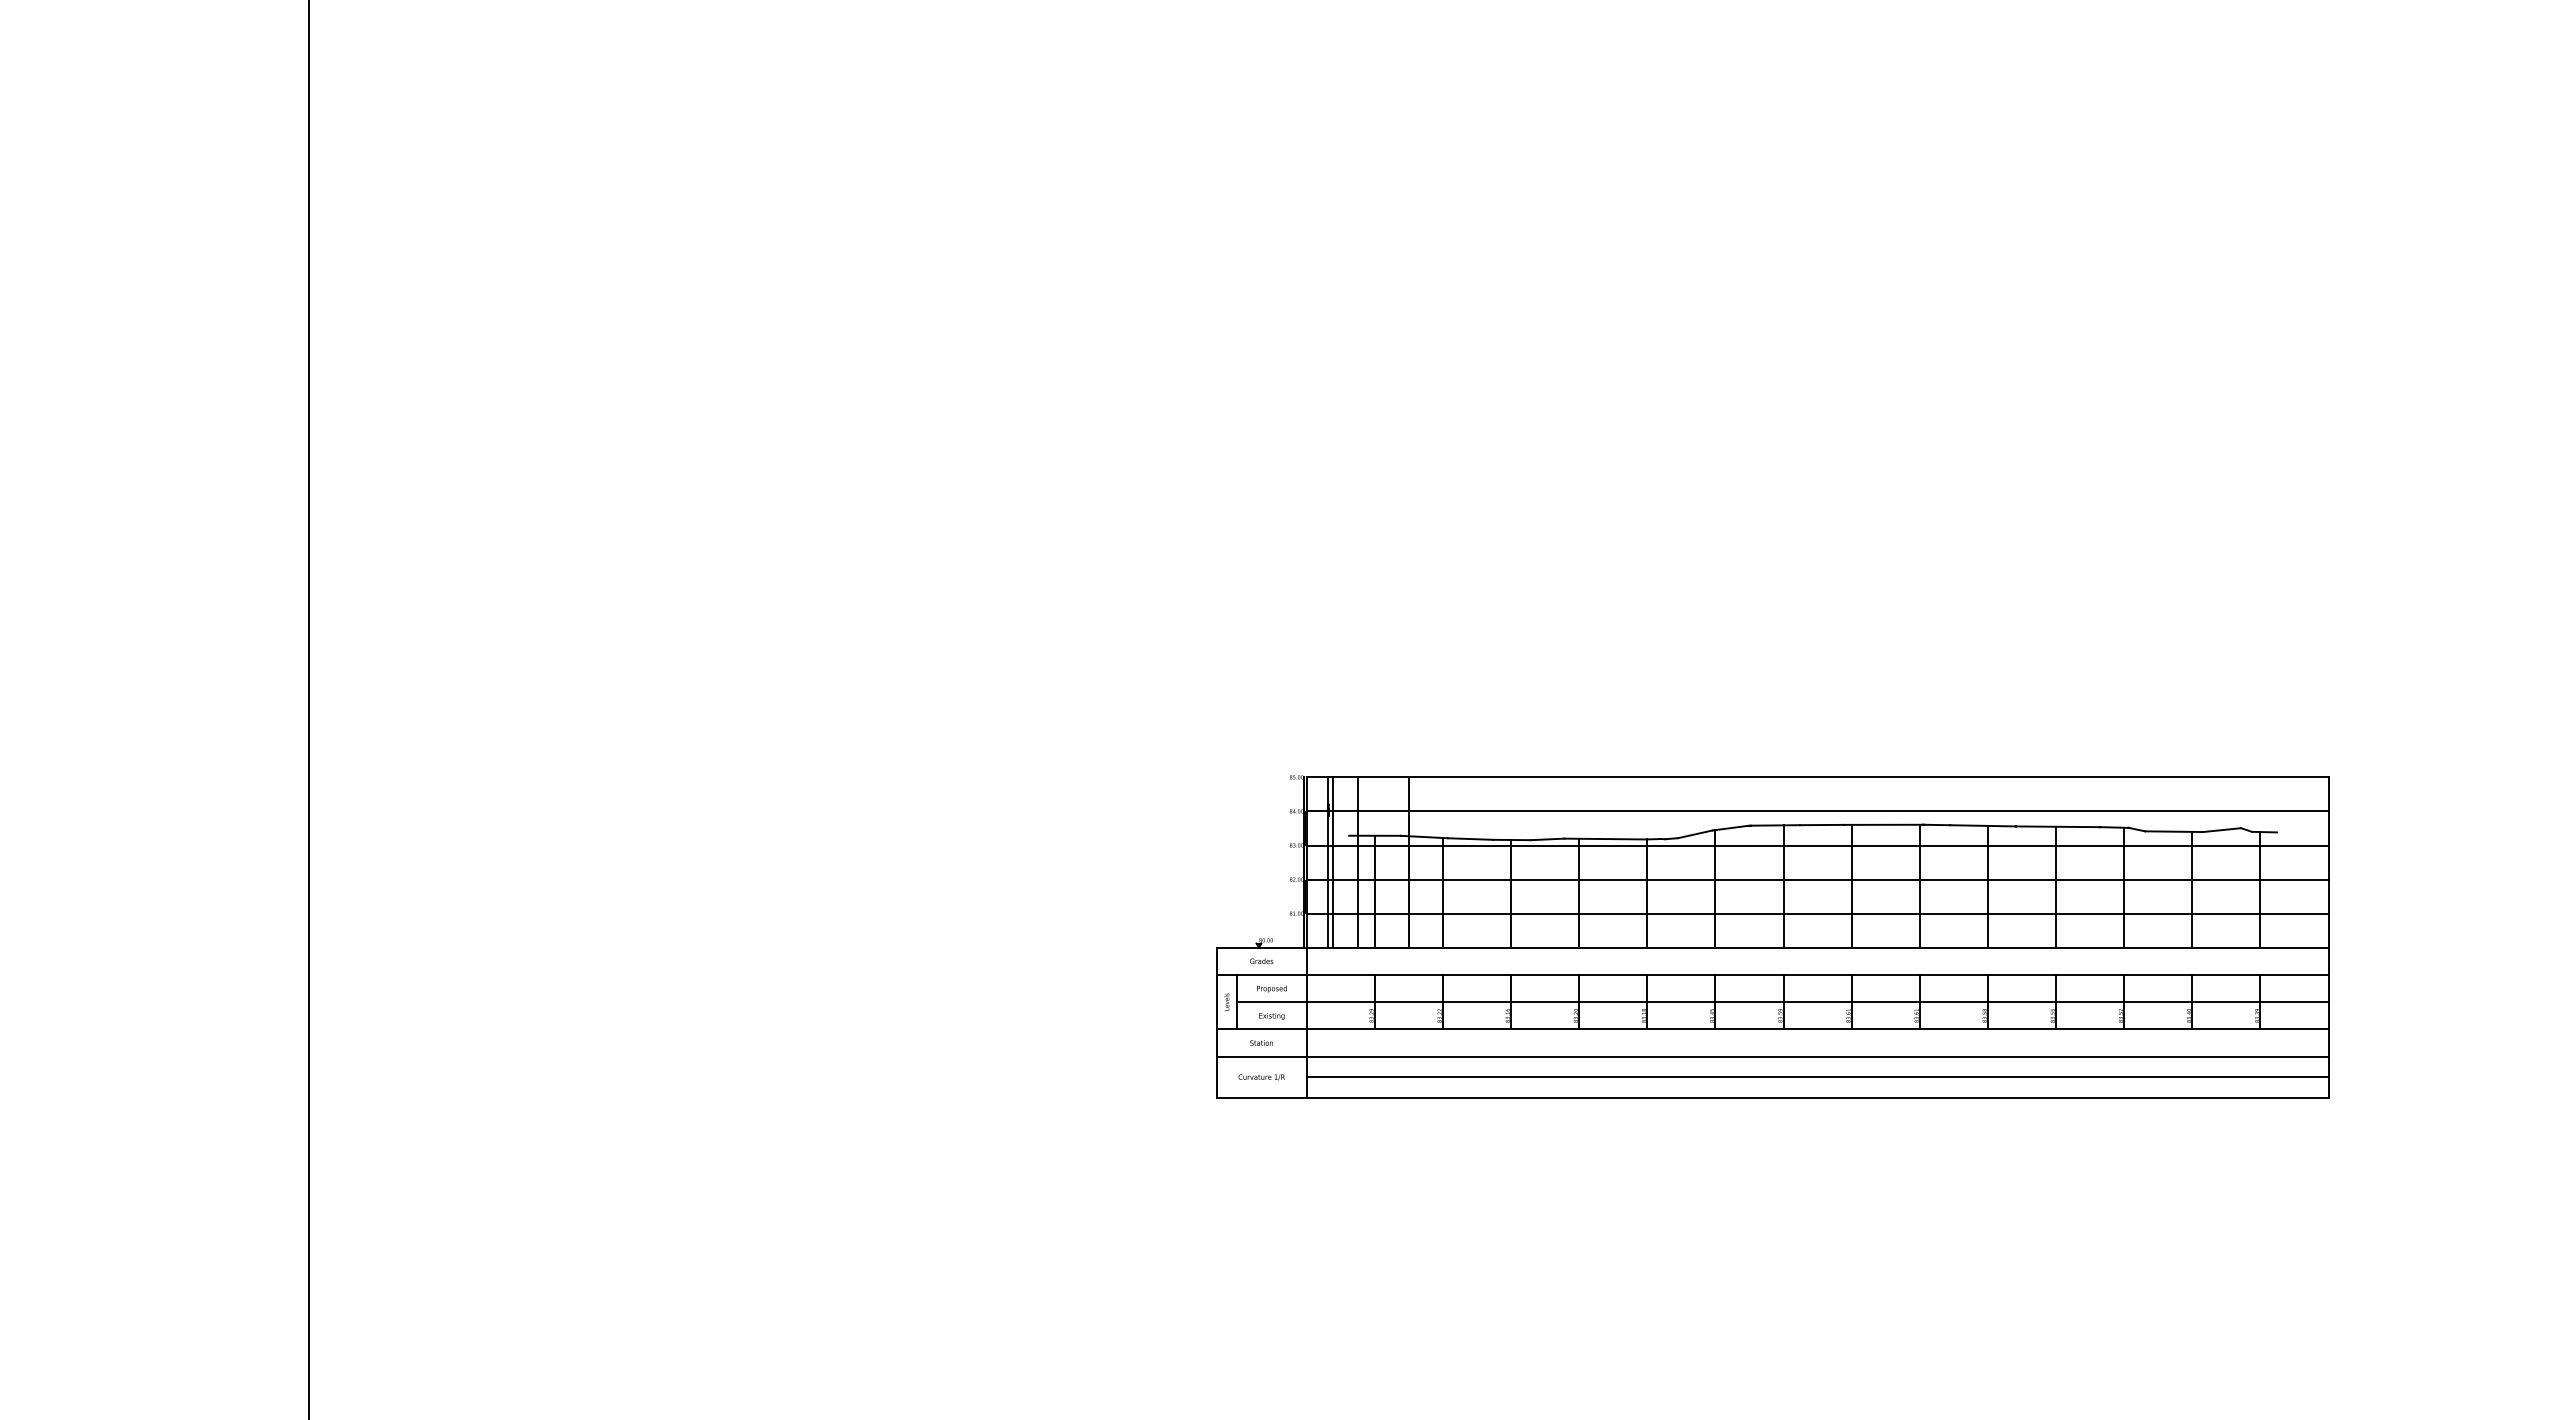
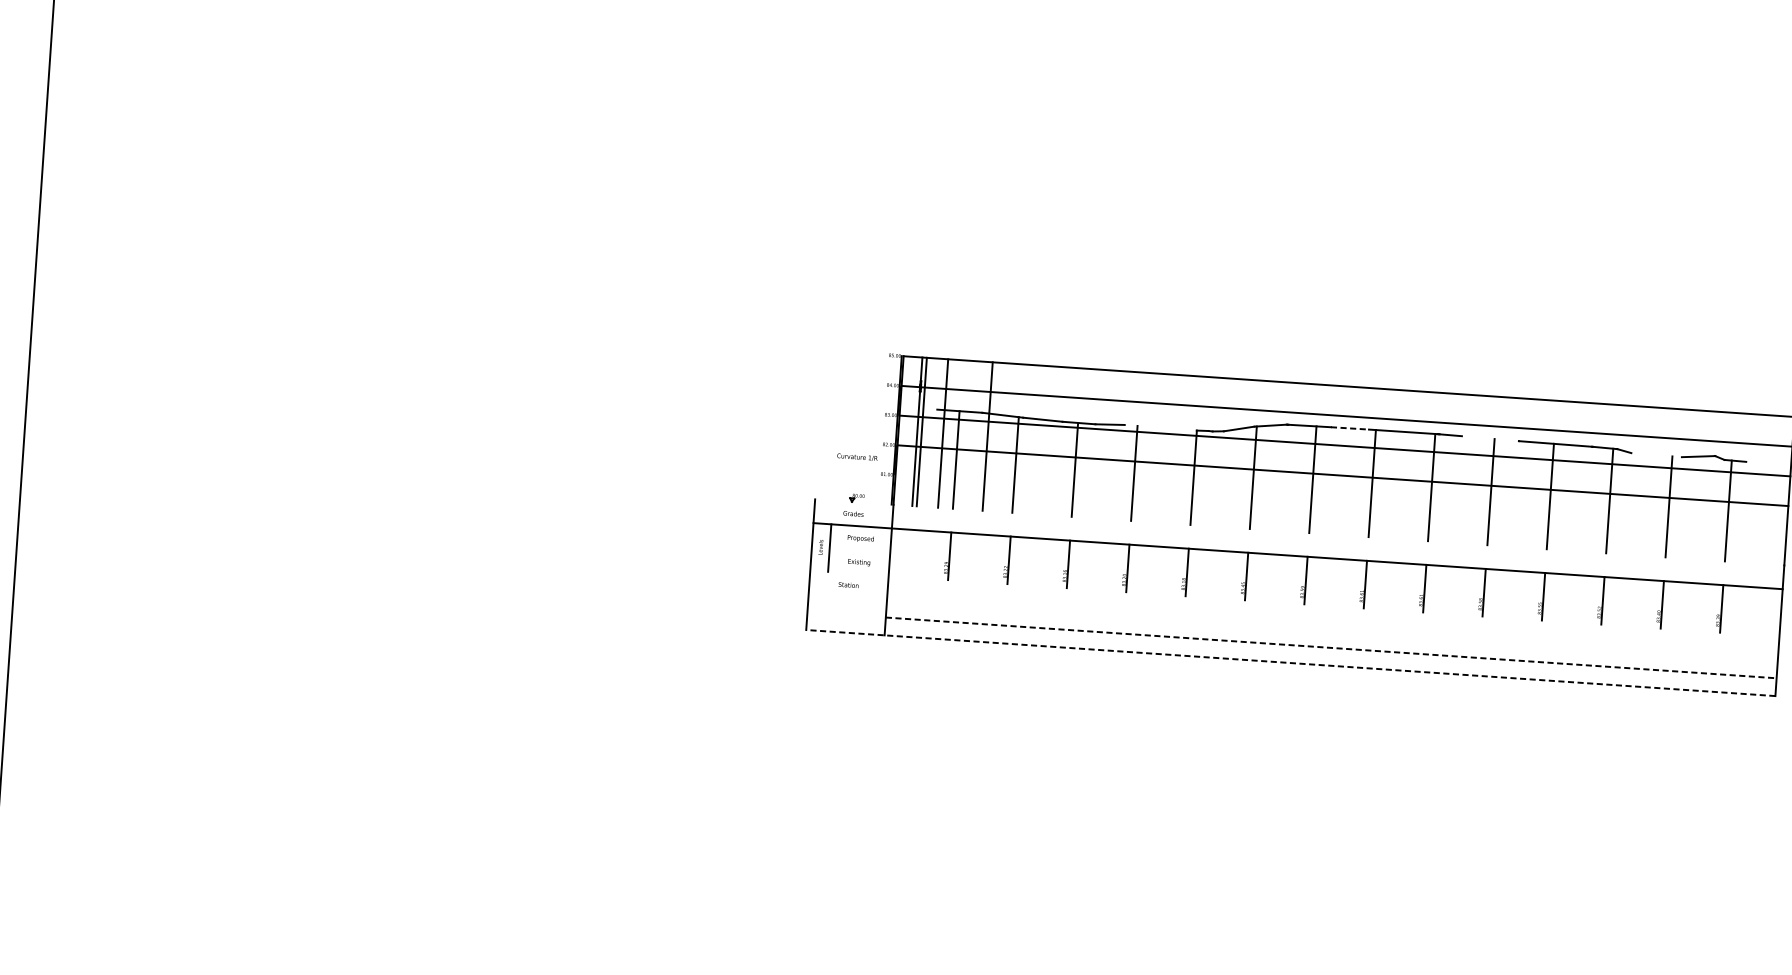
line: (1821, 825) -> (1349, 428), solid -> dashed
line: (1982, 825) -> (1489, 438), removed
line: (2174, 831) -> (1656, 454), removed
line: (1605, 838) -> (1160, 427), removed
line: (1817, 913) -> (1340, 505), removed
line: (1772, 947) -> (1299, 532), removed
line: (1782, 1002) -> (1305, 580), removed
line: (1772, 1029) -> (1294, 603), removed
line: (1772, 1056) -> (1293, 627), removed
text: (1261, 1077) -> (857, 457), moved
line: (1817, 1077) -> (1331, 648), solid -> dashed
line: (1772, 1097) -> (1290, 662), solid -> dashed

